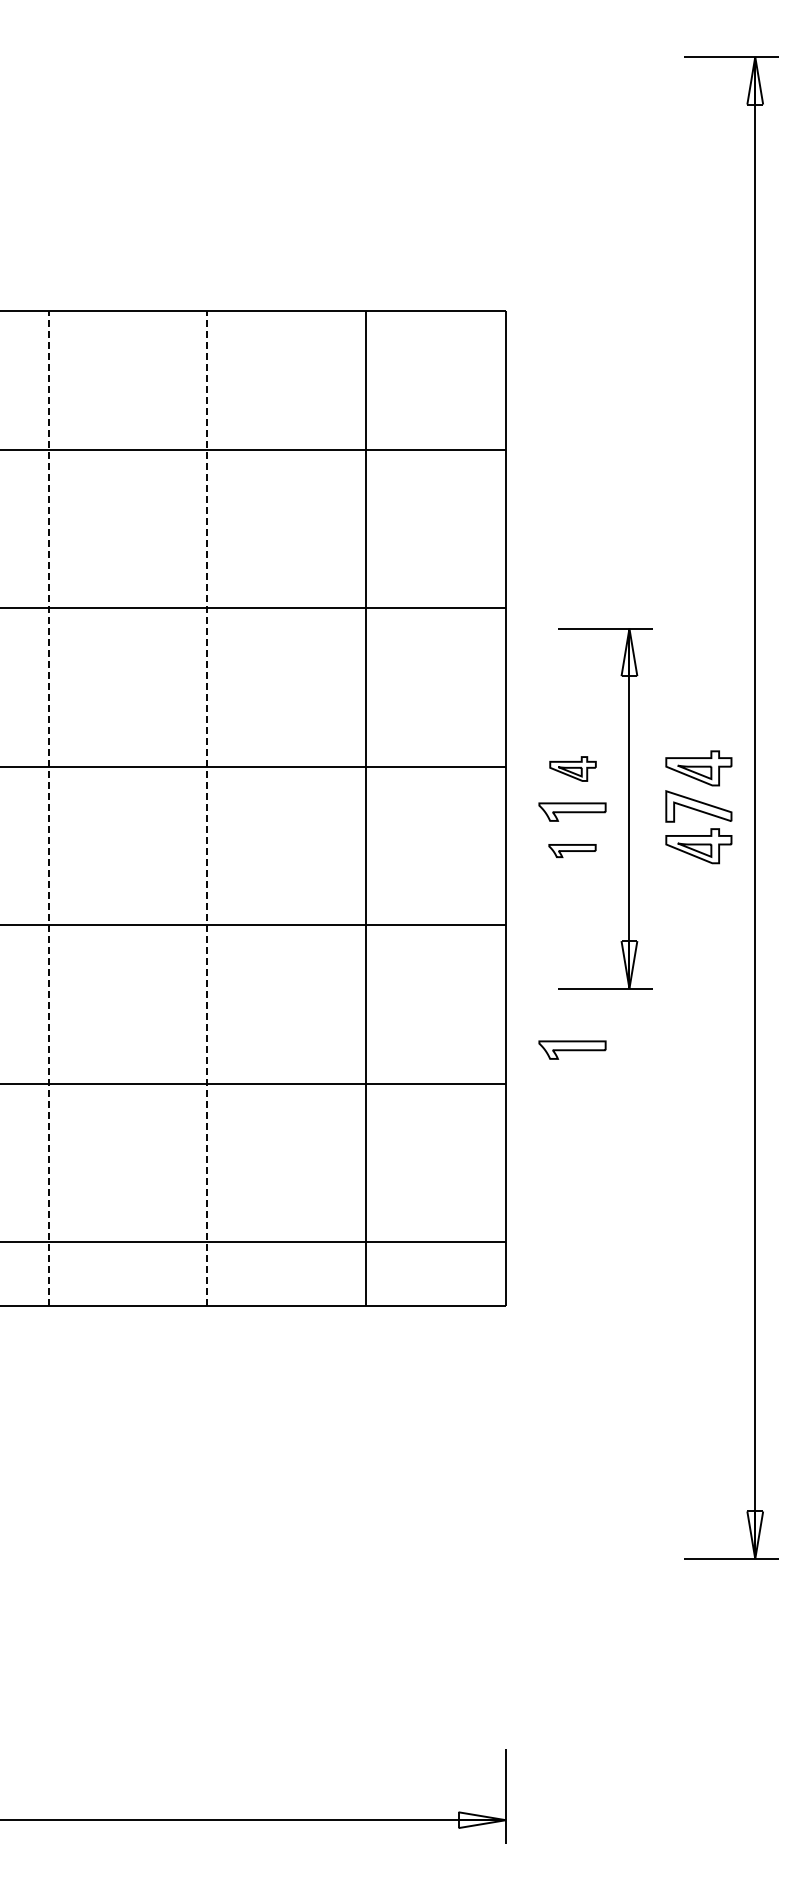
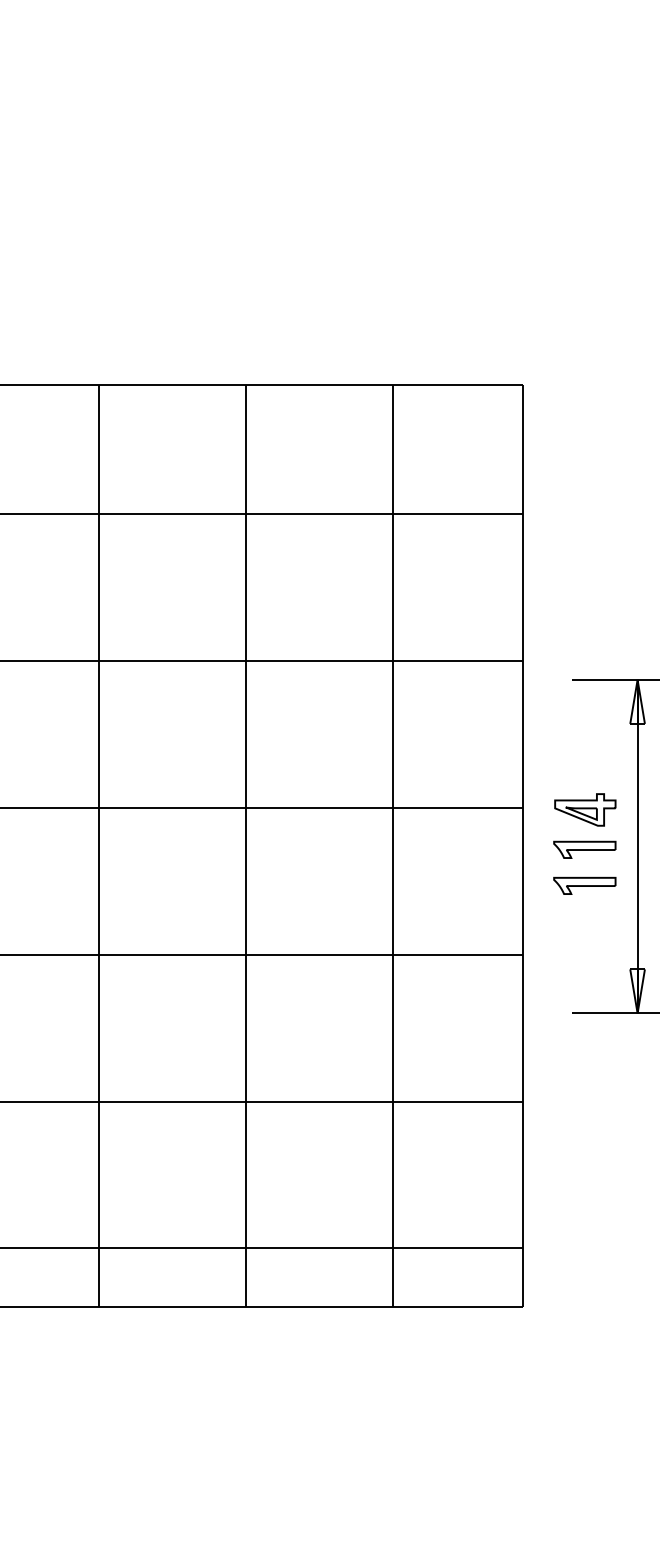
part: (572, 768) -> (584, 809), size x1.43
line: (48, 807) -> (99, 845), dashed -> solid
line: (207, 807) -> (246, 845), dashed -> solid
part: (572, 850) -> (584, 885), size x1.43
part: (572, 1049) -> (584, 1069), removed

